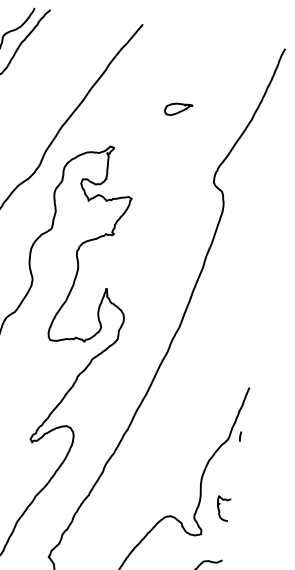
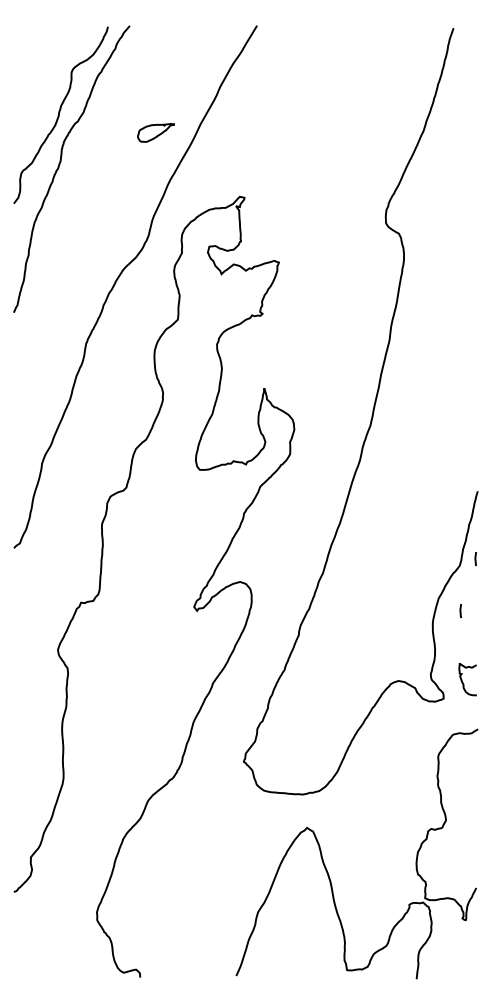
part: (178, 109) -> (155, 132), moved
line: (223, 472) -> (460, 611), added
curve: (219, 507) -> (462, 679), moved

